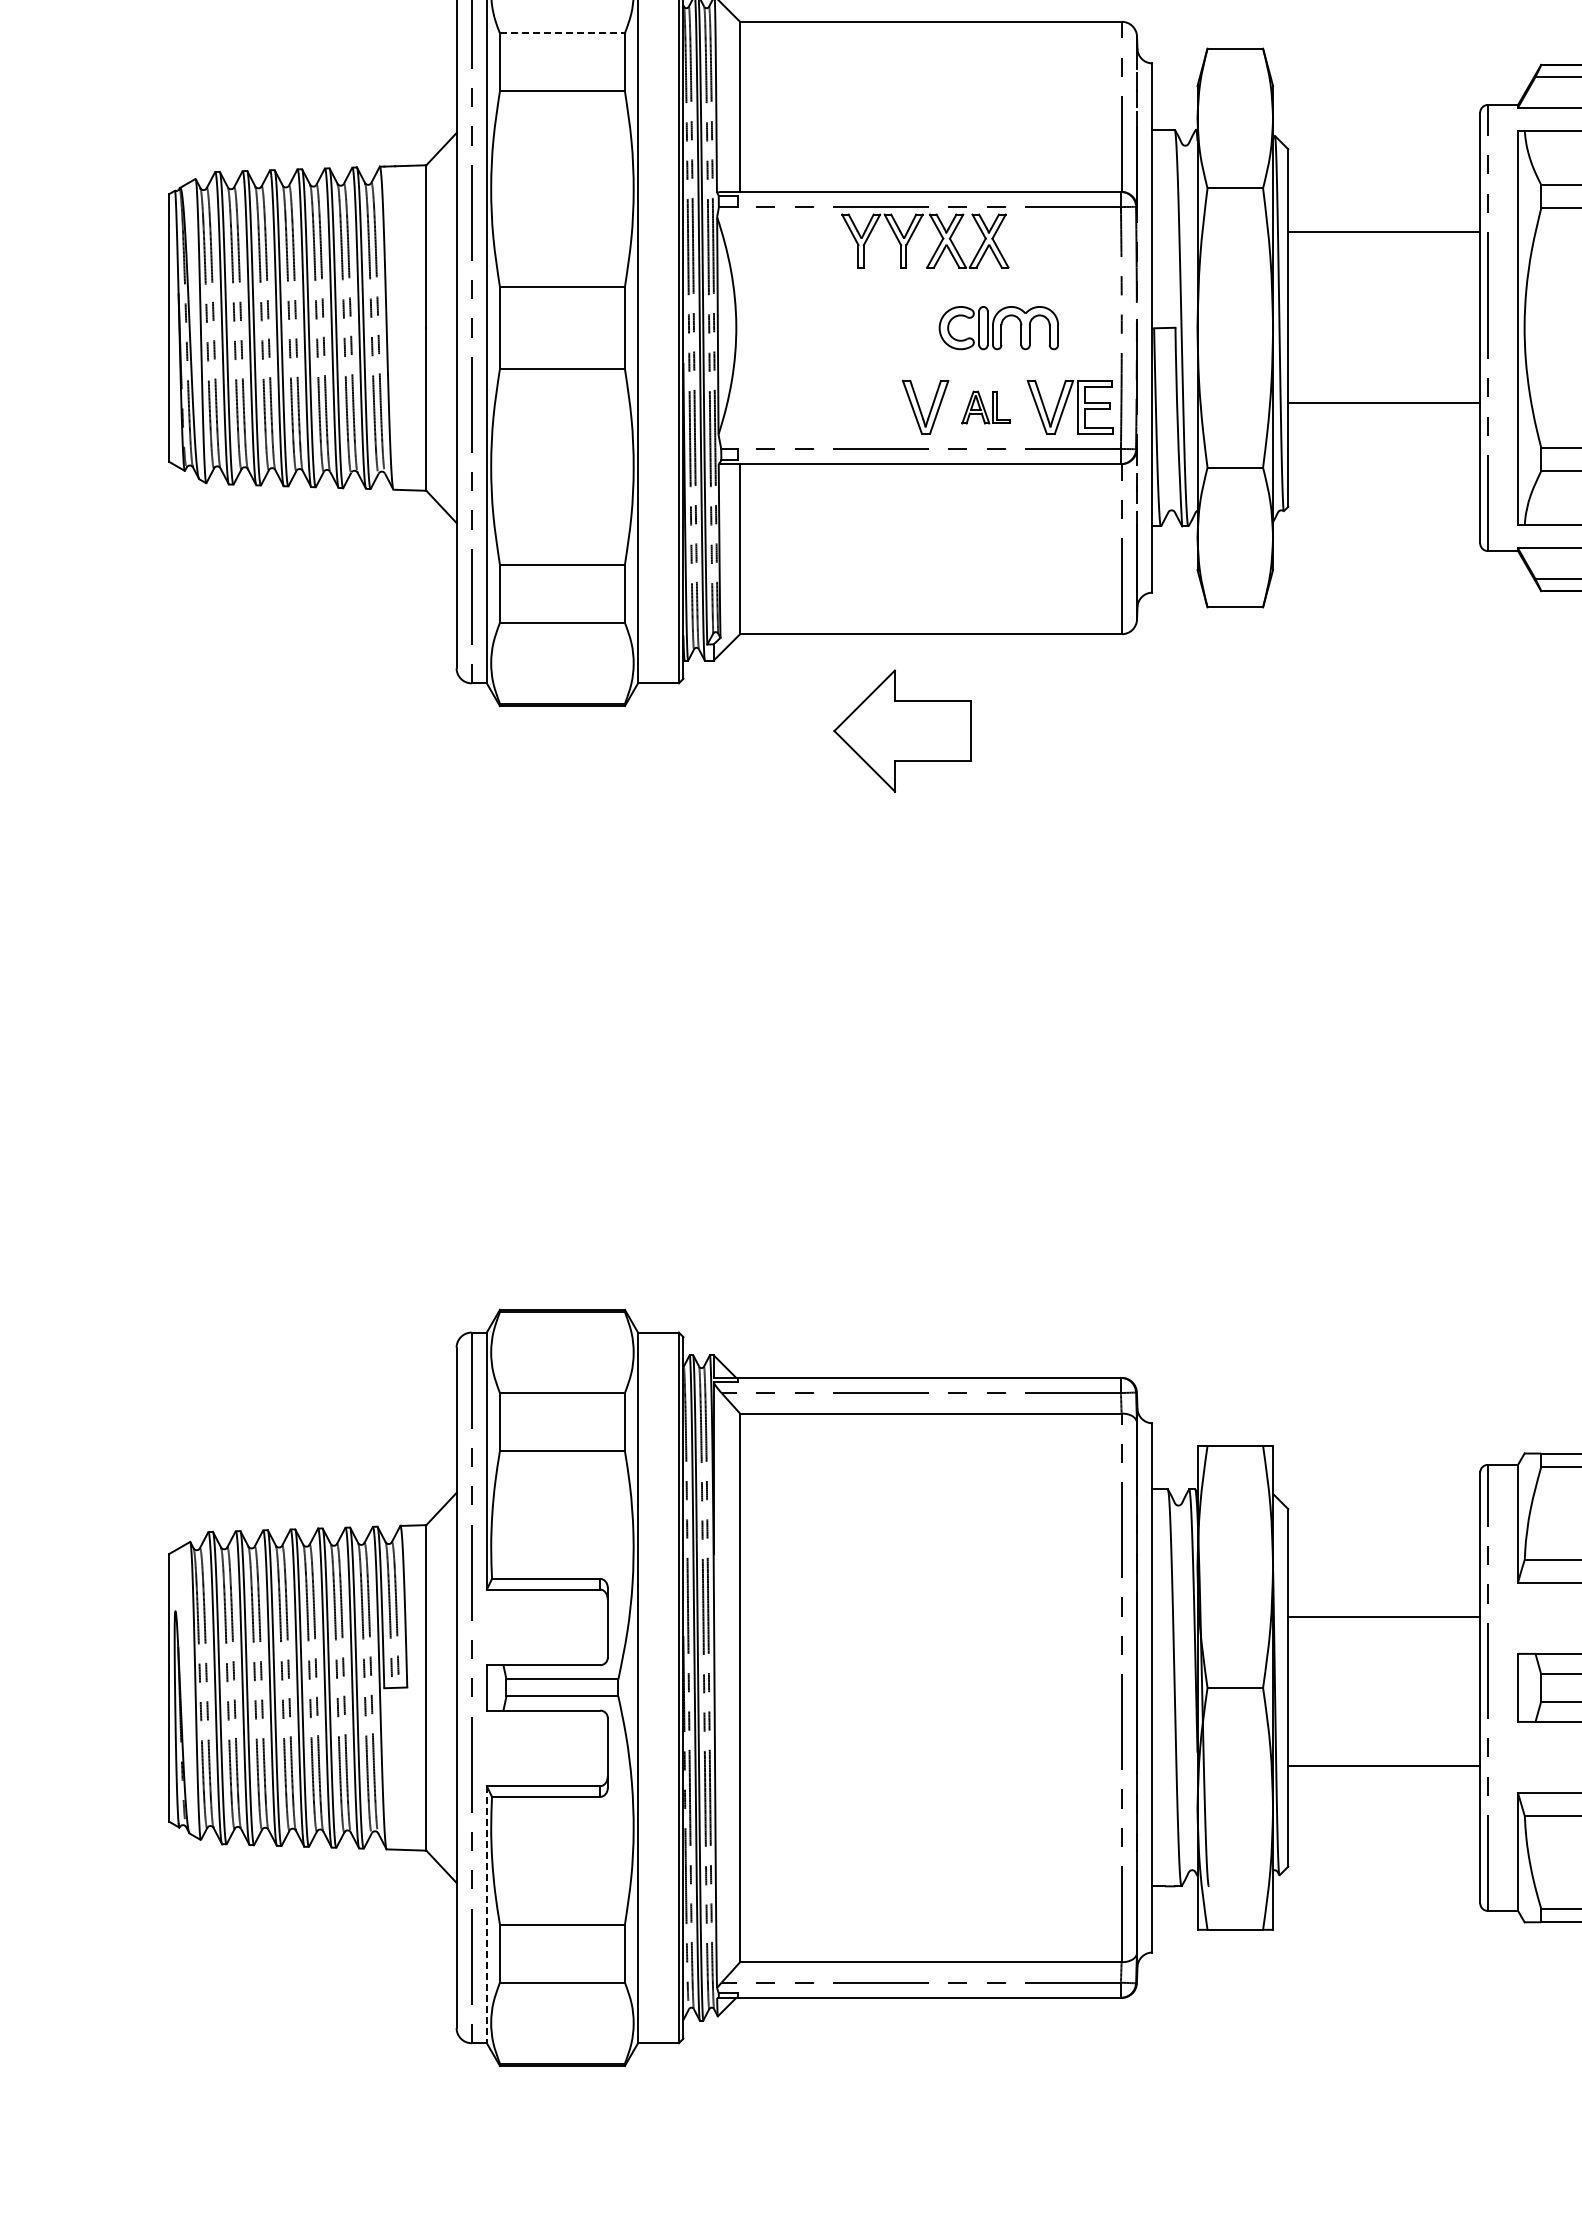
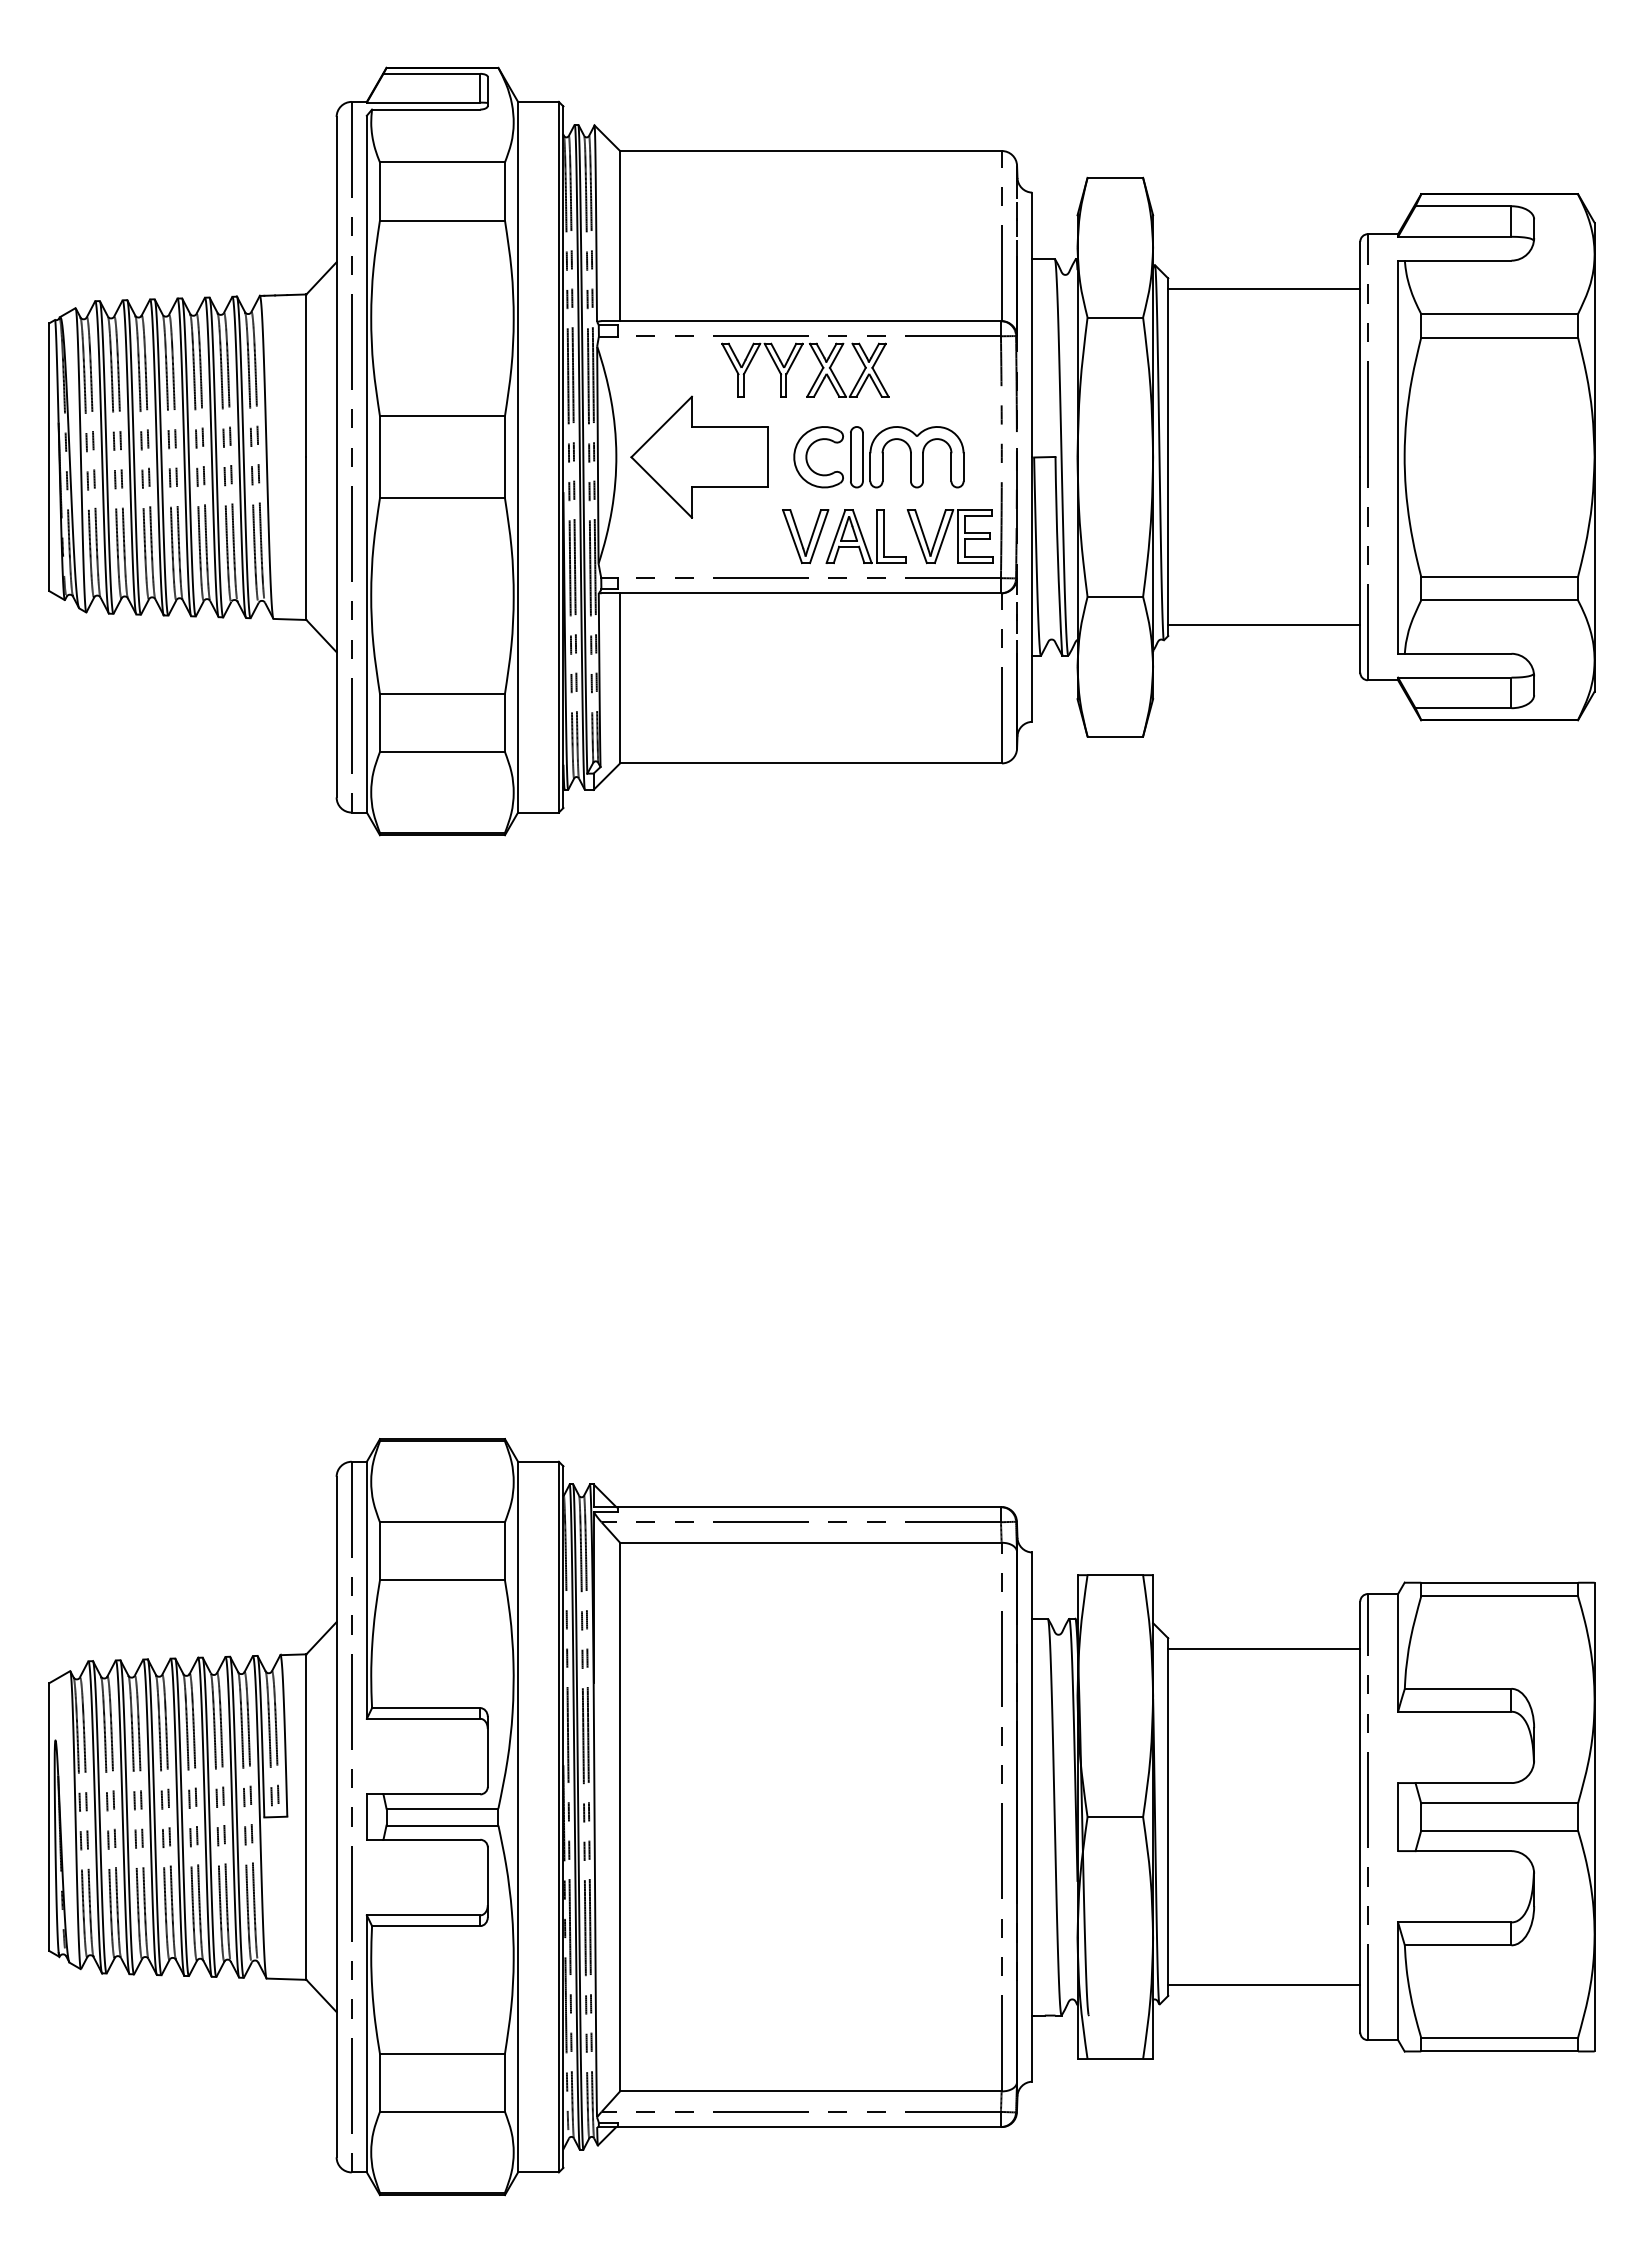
line: (562, 33) -> (442, 162), dashed -> solid
line: (1384, 232) -> (1264, 289), moved
part: (998, 328) -> (878, 457), size x1.43
line: (1384, 403) -> (1264, 625), moved
part: (985, 407) -> (865, 536), size x1.67
part: (902, 730) -> (699, 456), moved
line: (1384, 1617) -> (1264, 1649), moved
line: (1384, 1765) -> (1264, 1984), moved
line: (486, 1914) -> (366, 2043), dashed -> solid

